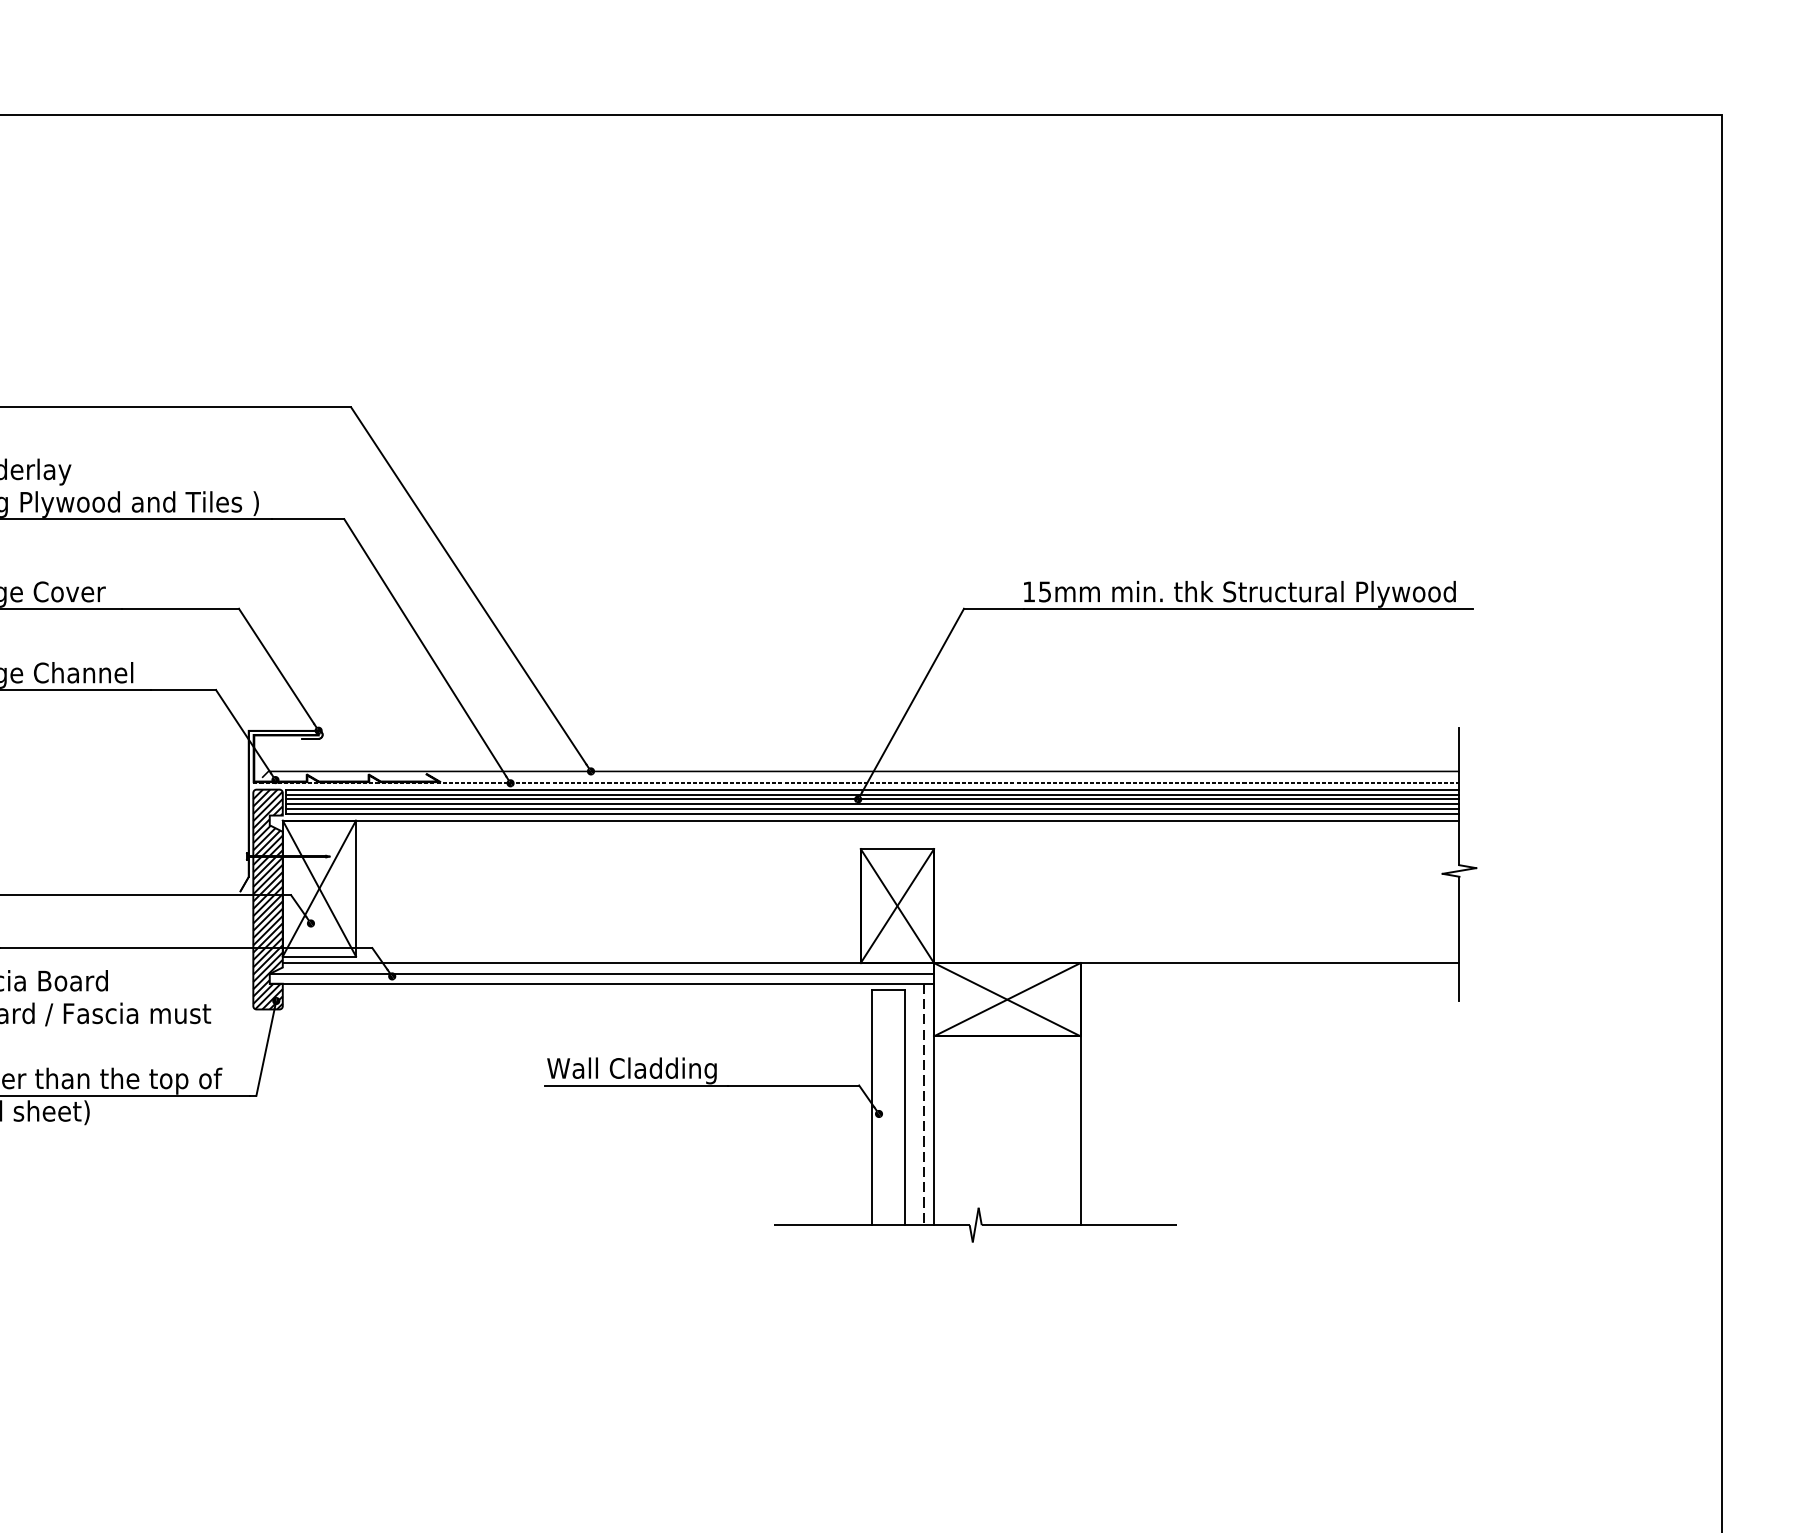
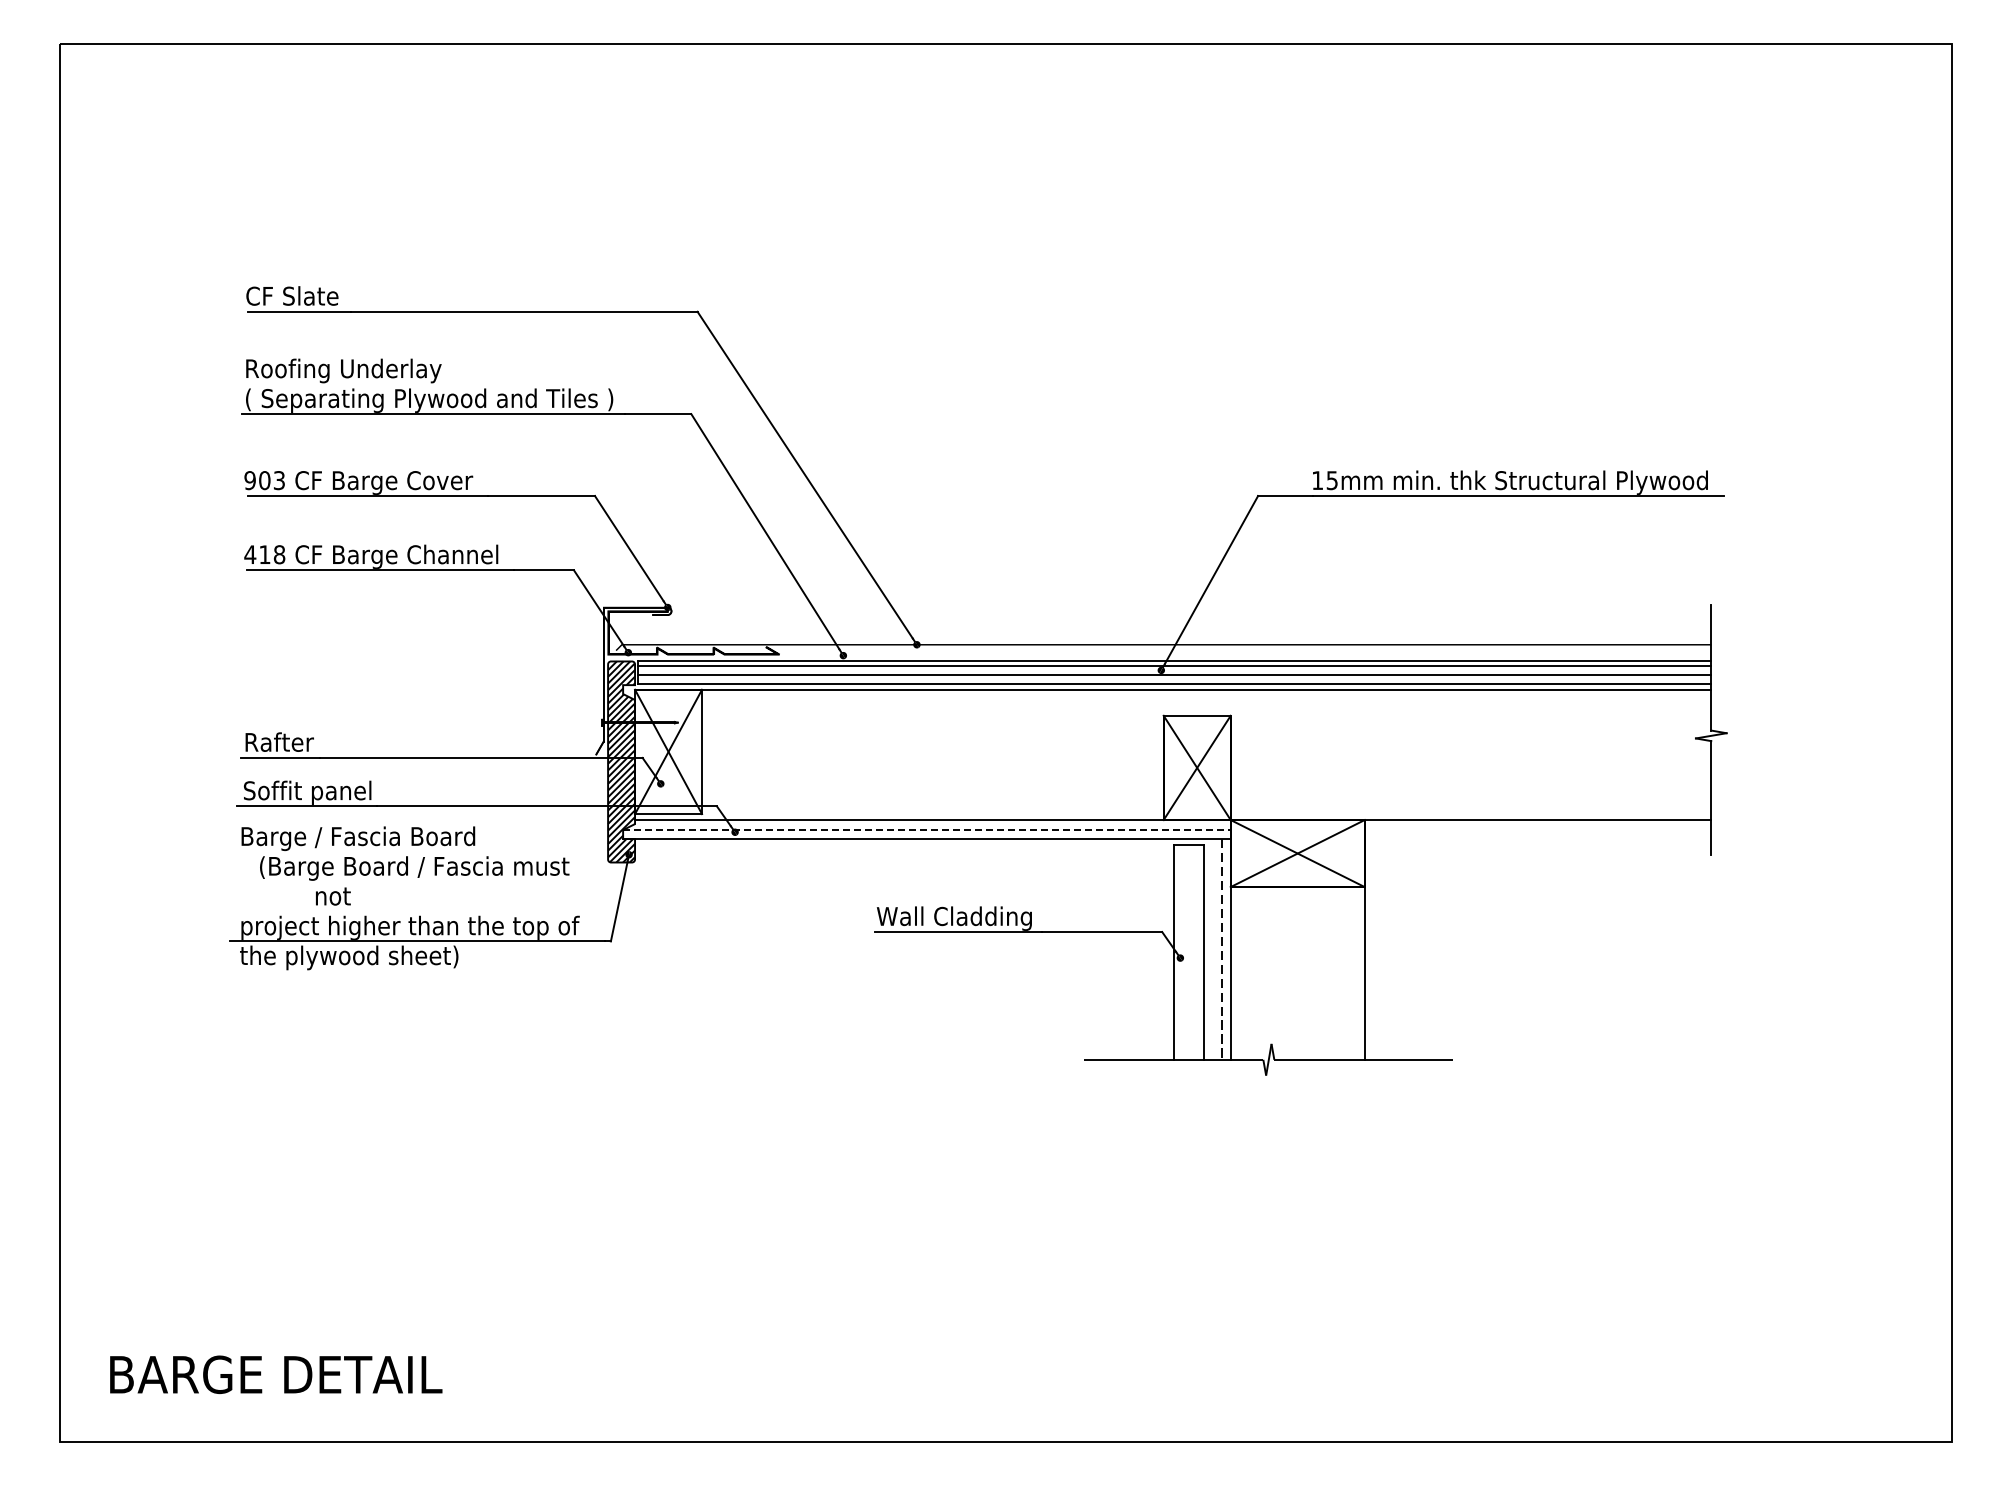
line: (856, 783) -> (1159, 655), removed
line: (872, 799) -> (1174, 670), removed
line: (872, 809) -> (1174, 679), removed
line: (601, 974) -> (926, 830), solid -> dashed

